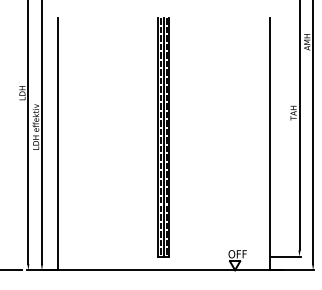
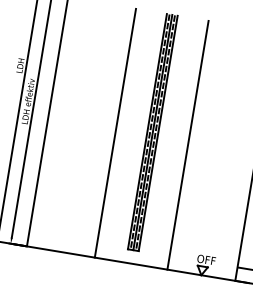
line: (127, 144) -> (115, 133), added
line: (200, 144) -> (187, 145), added

